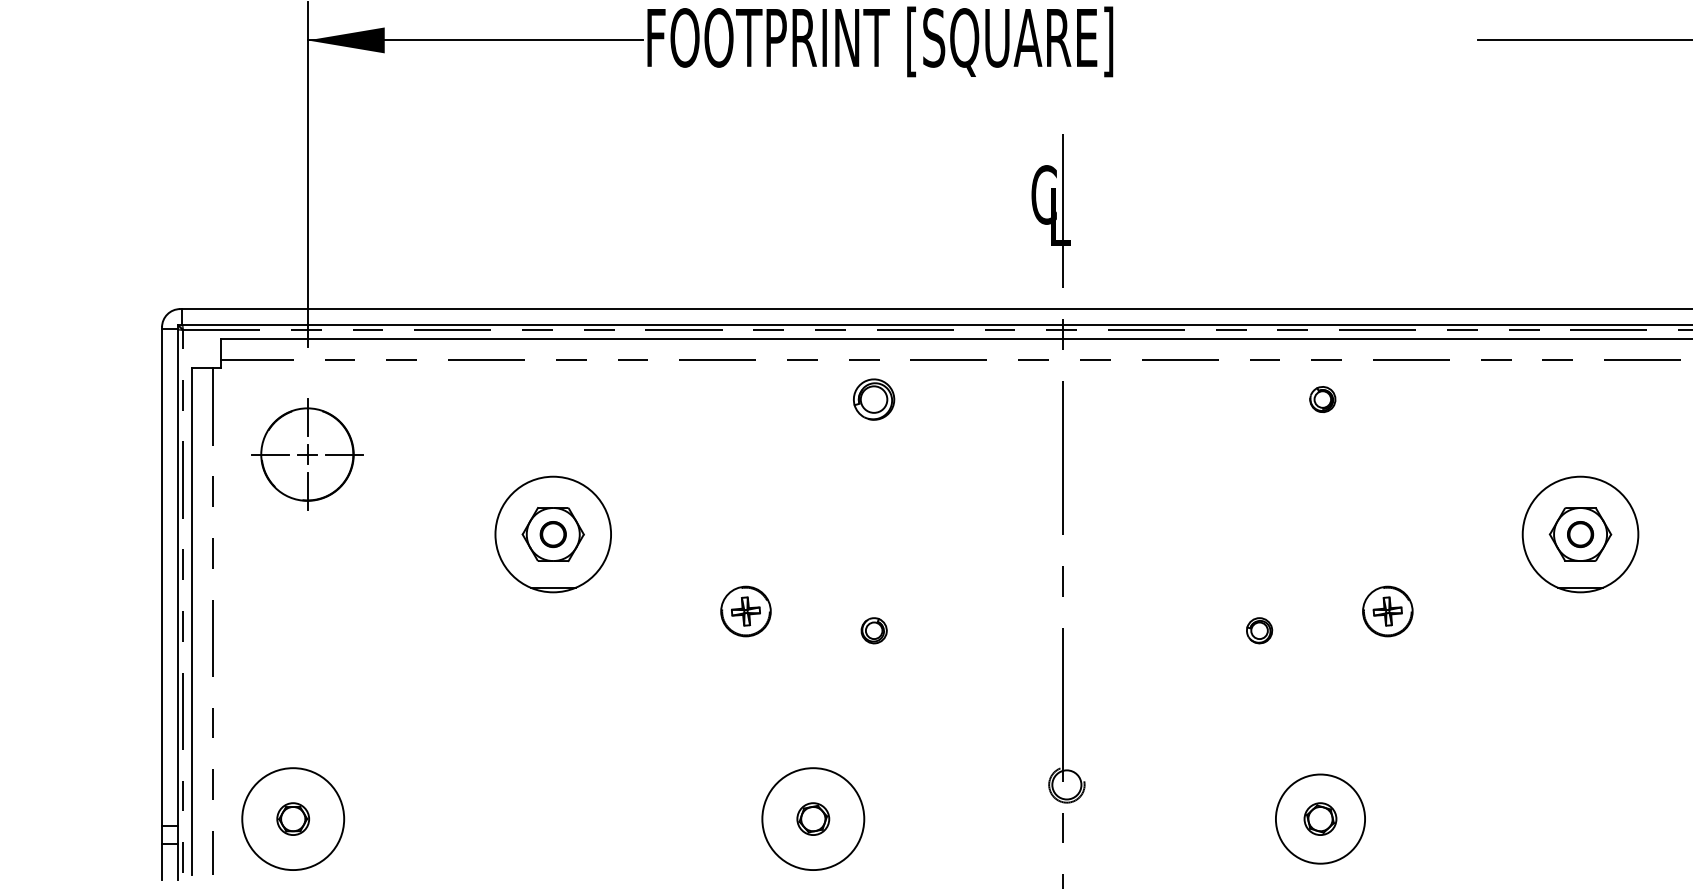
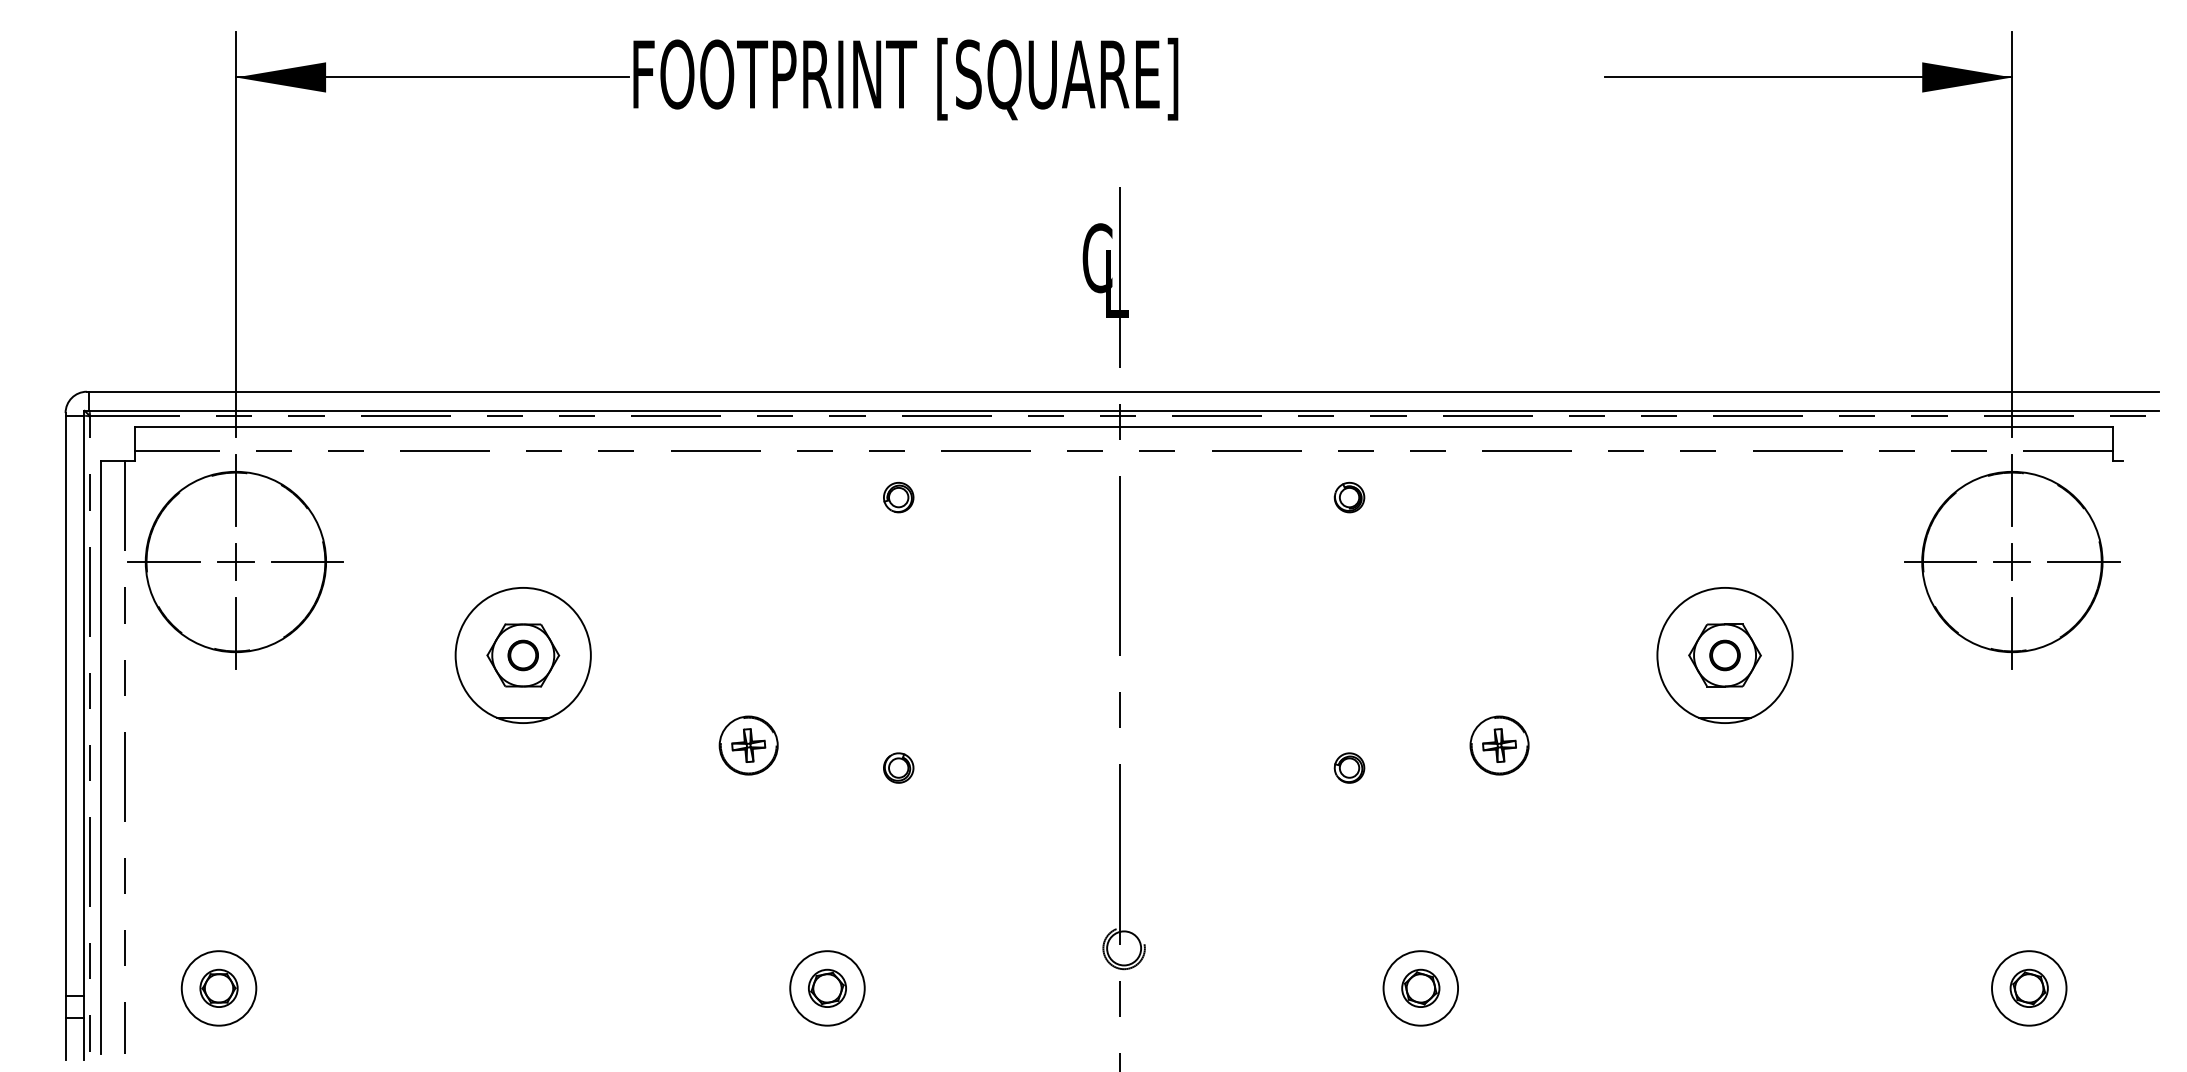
part: (874, 399) -> (898, 497), size x0.62
part: (1322, 399) -> (1349, 497), moved
part: (307, 454) -> (235, 561), size x1.67
circle: (292, 819) -> (218, 988), size x0.62
circle: (813, 819) -> (827, 988), size x0.62
circle: (1320, 819) -> (1420, 988), size x0.71

